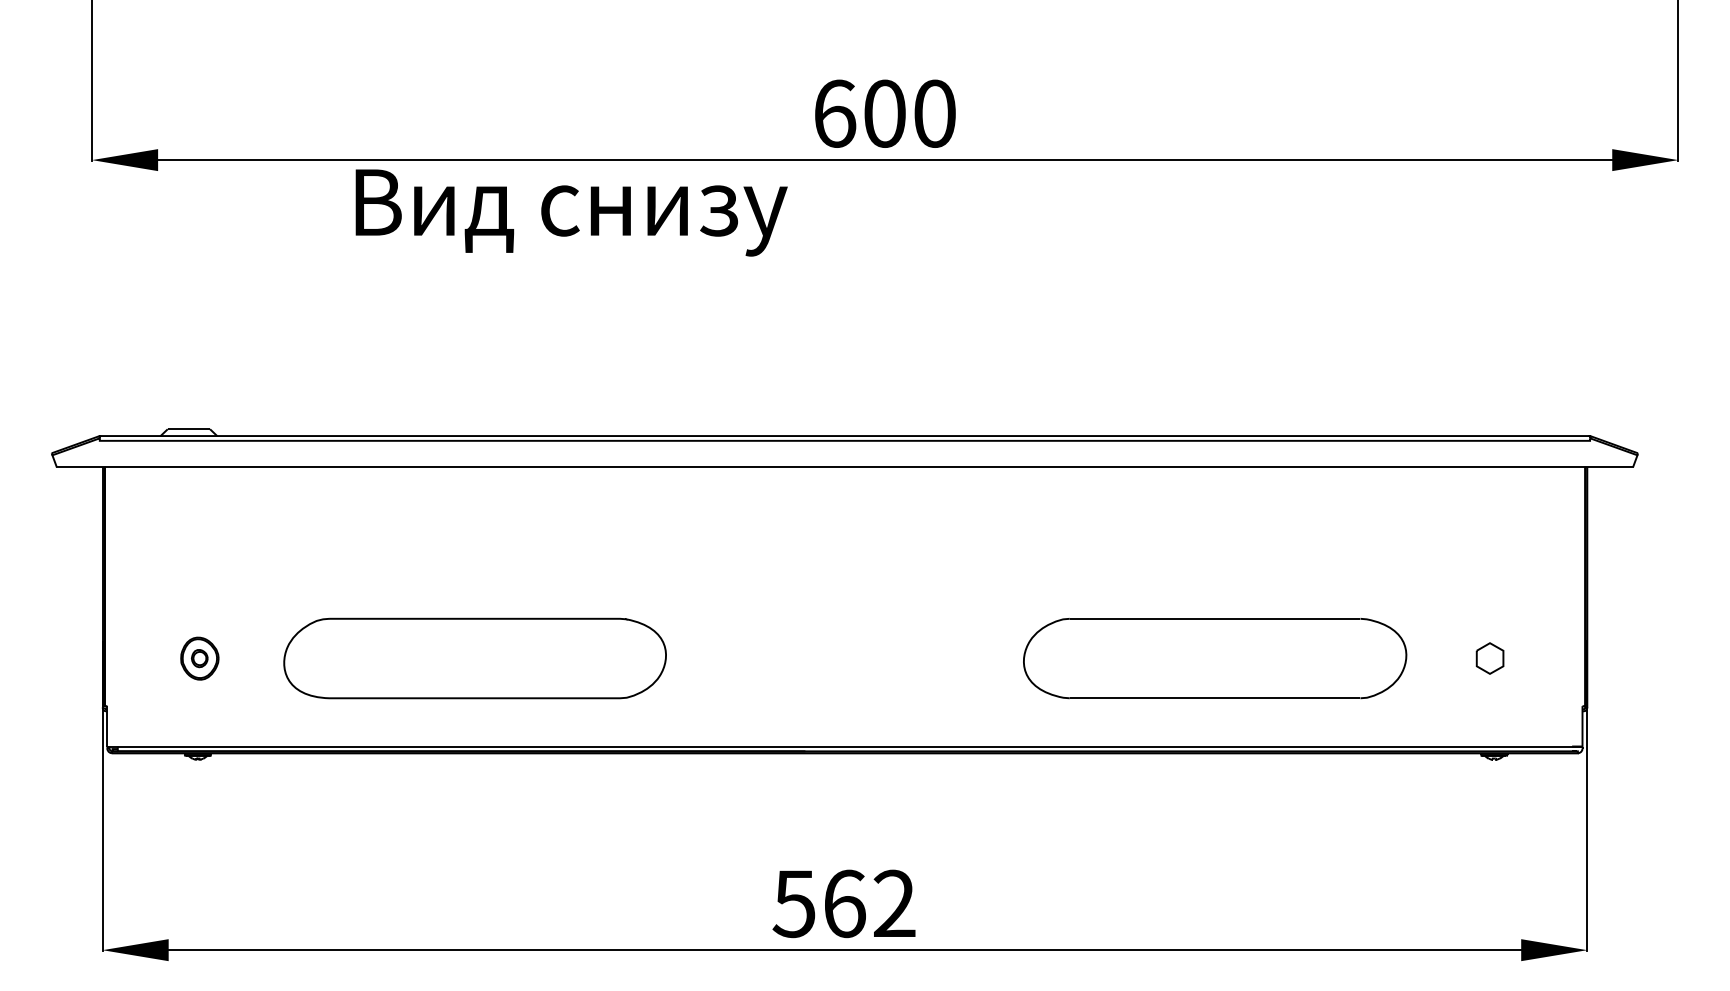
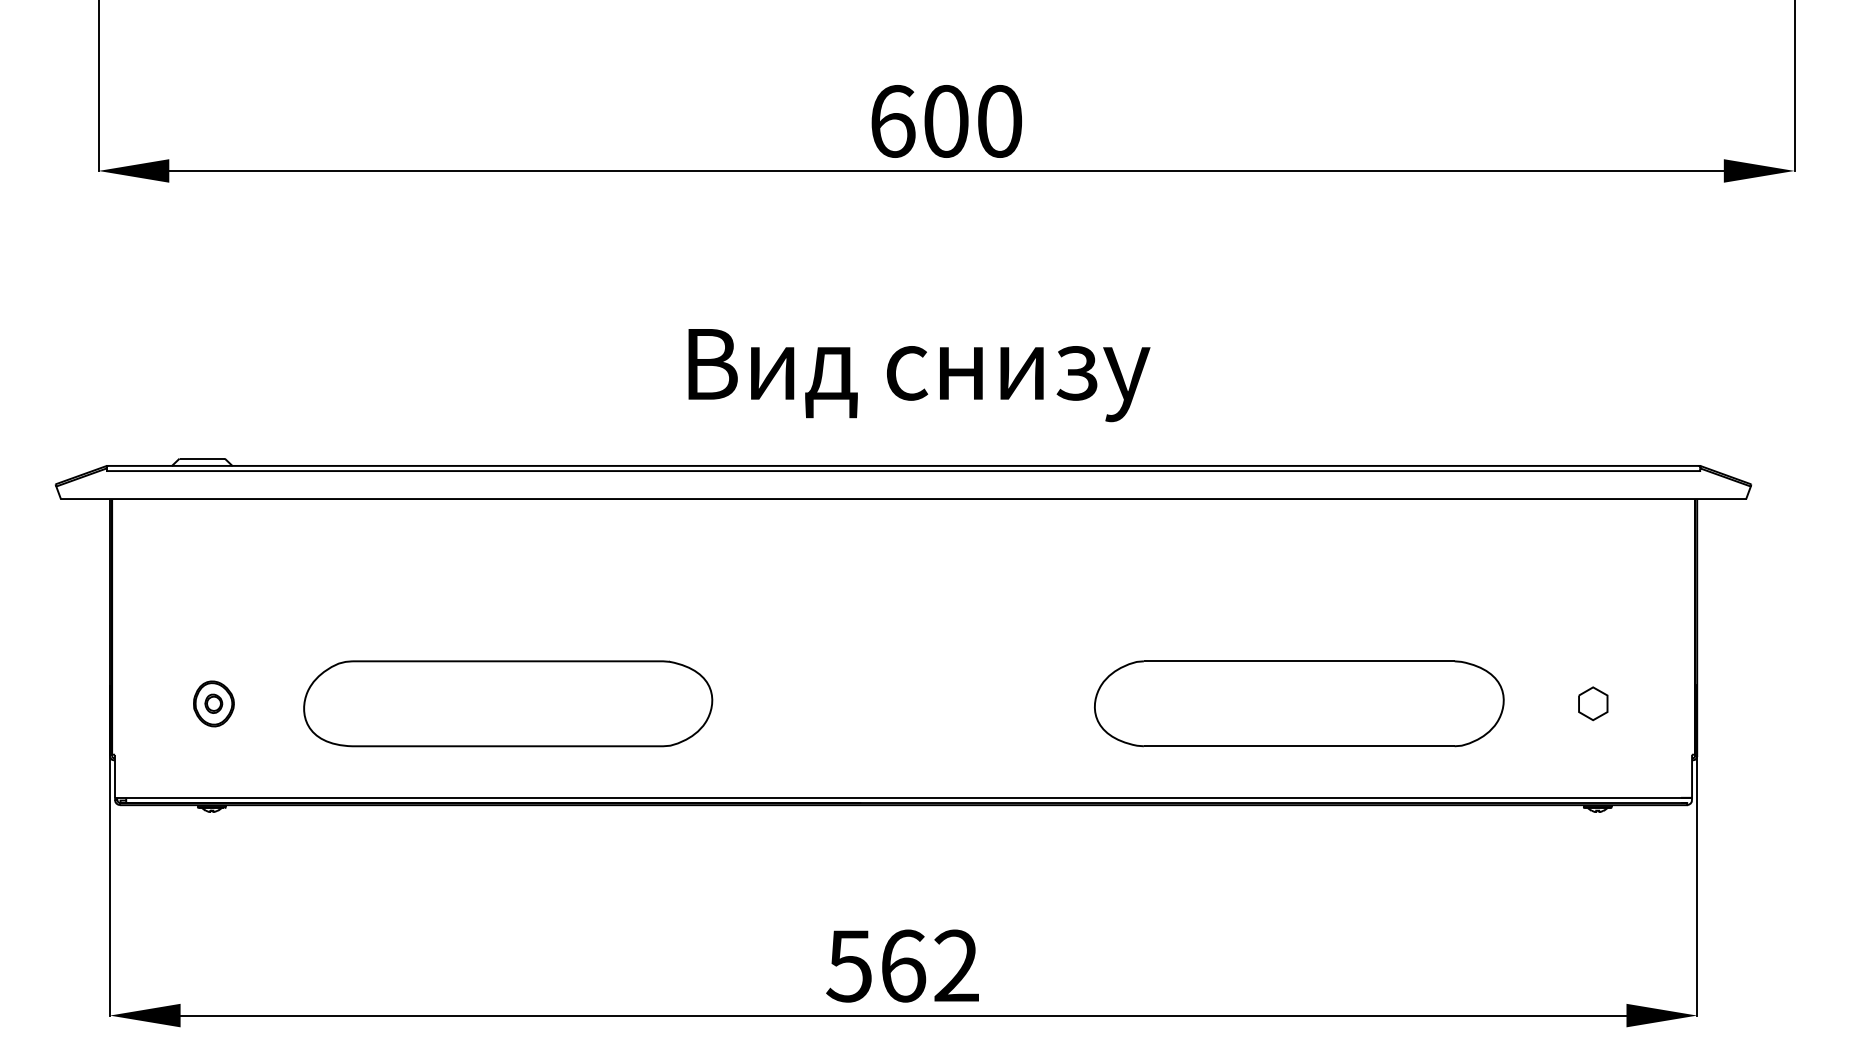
text: (571, 213) -> (919, 375), moved

